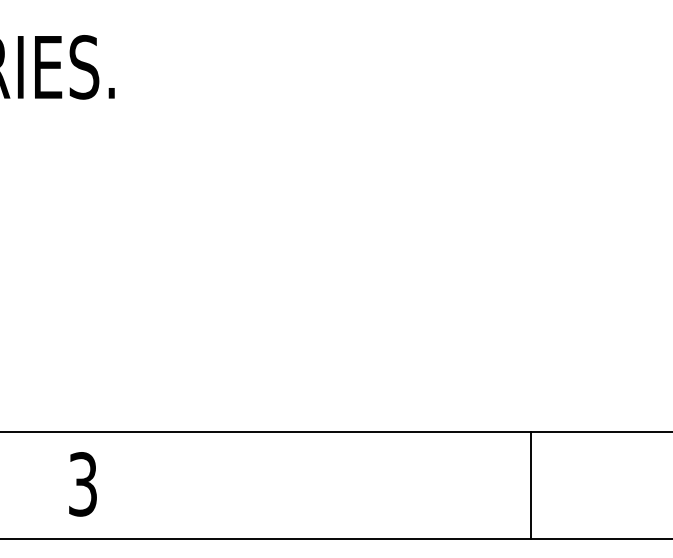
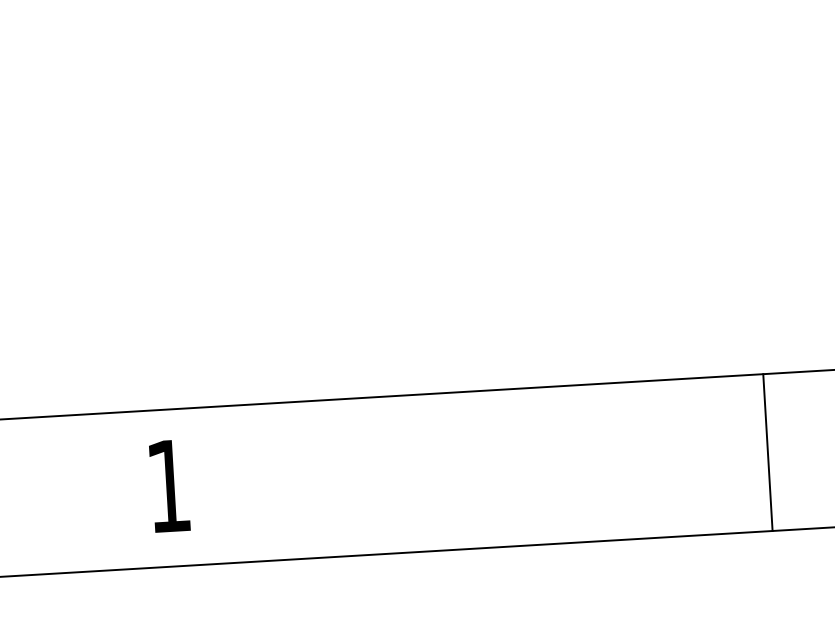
text: (82, 484) -> (168, 486), 3 -> 1
line: (530, 485) -> (767, 452), moved

